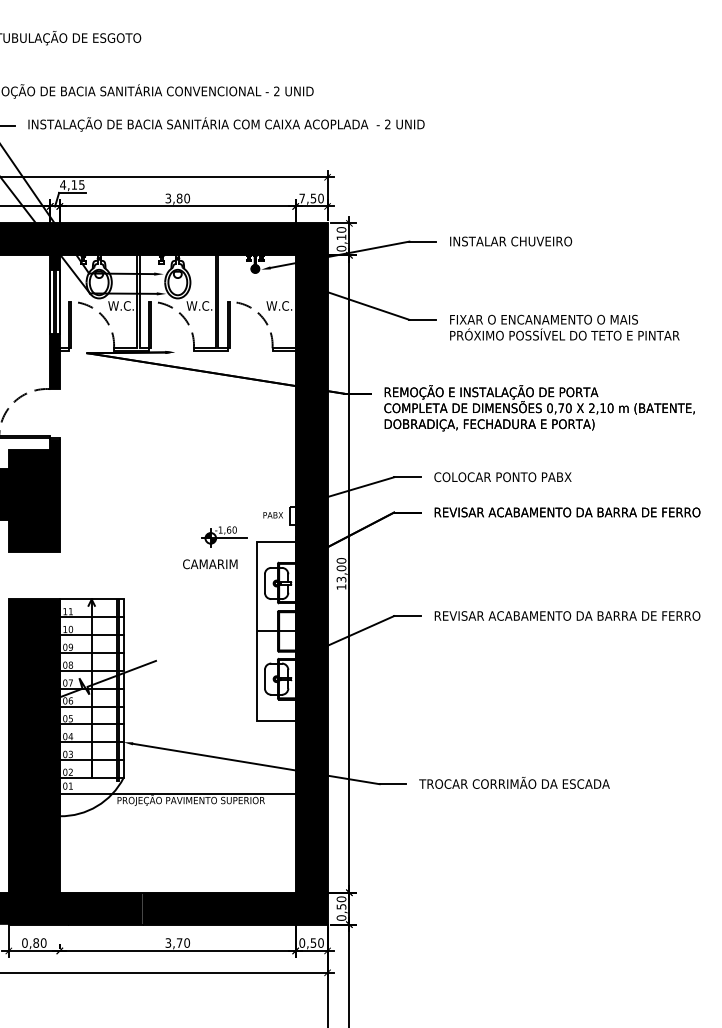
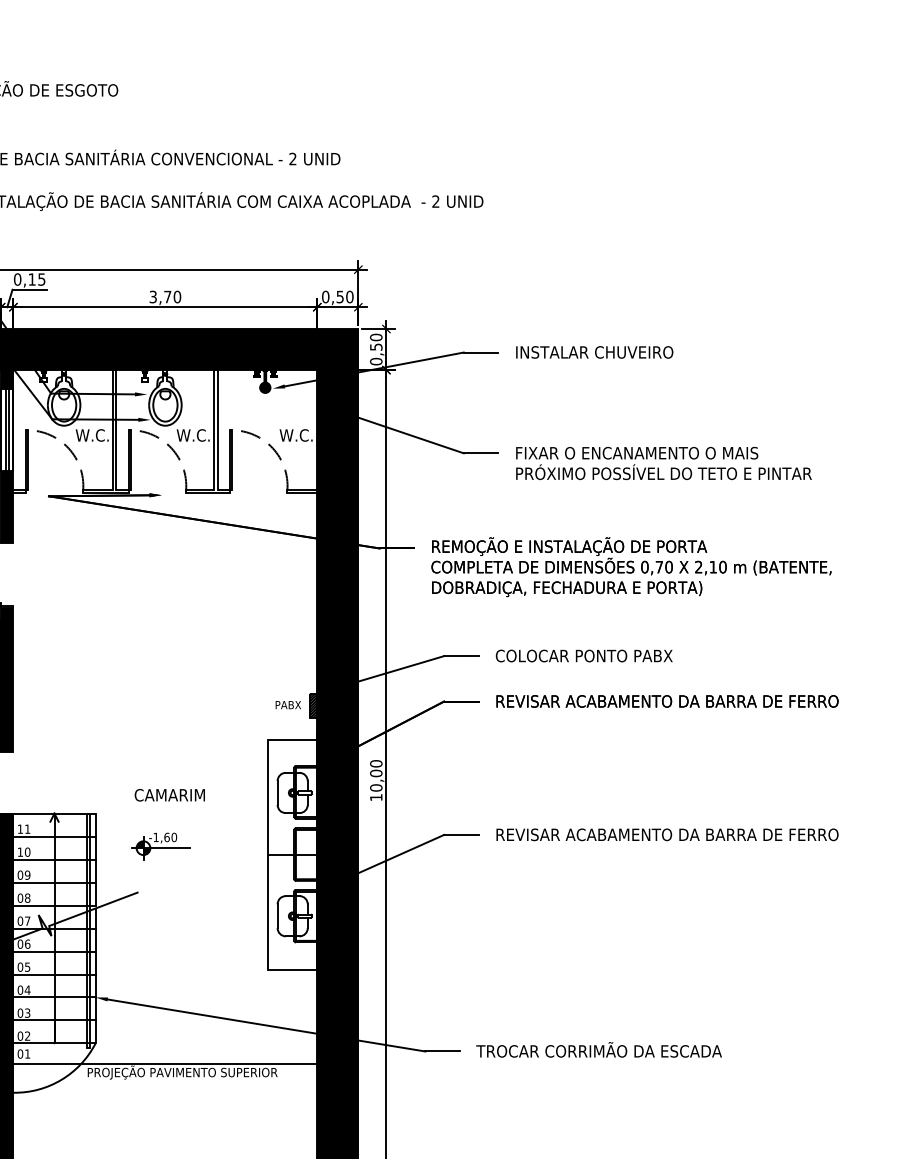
text: (63, 184) -> (18, 278), 4,15 -> 0,15
text: (179, 198) -> (167, 296), 3,80 -> 3,70
text: (302, 198) -> (326, 296), 7,50 -> 0,50
text: (341, 237) -> (376, 347), 0,10 -> 0,50
hatch: (292, 515) -> (313, 705), added
part: (224, 536) -> (161, 845), moved
text: (210, 564) -> (170, 795), moved
text: (341, 579) -> (376, 787), 13,00 -> 10,00

